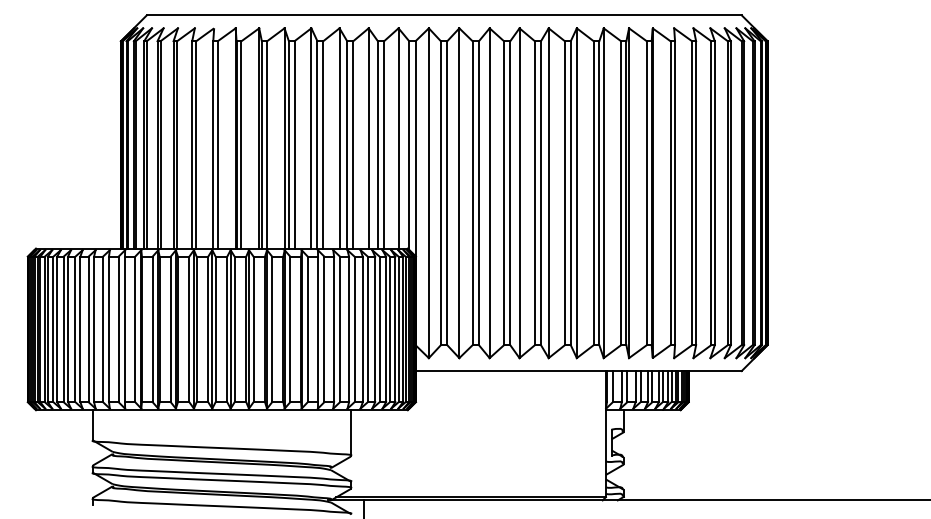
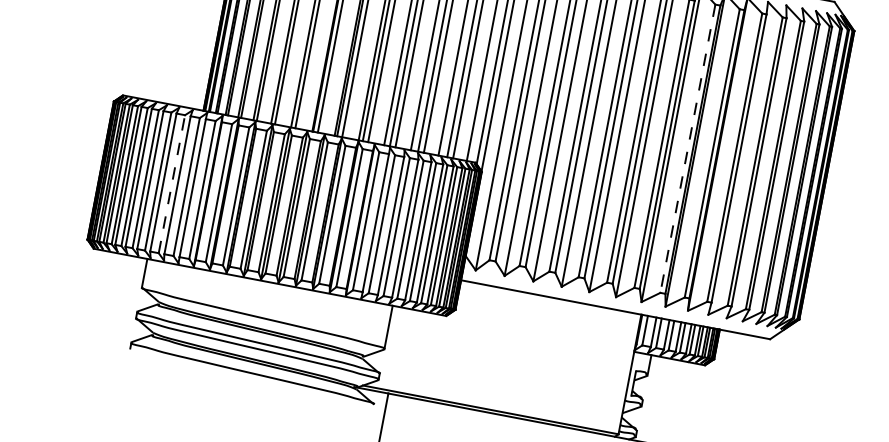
line: (621, 193) -> (688, 149), solid -> dashed
line: (103, 329) -> (172, 184), solid -> dashed

